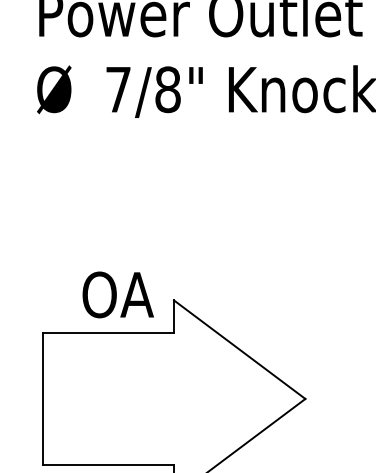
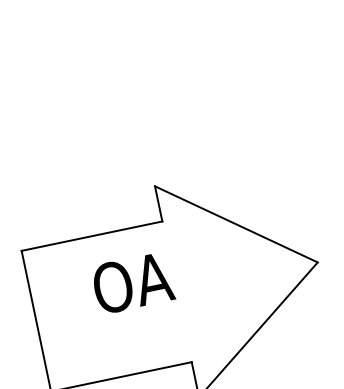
text: (117, 294) -> (132, 282), moved

